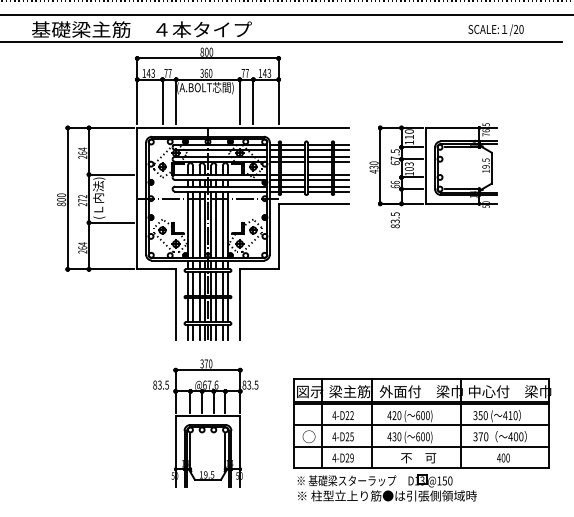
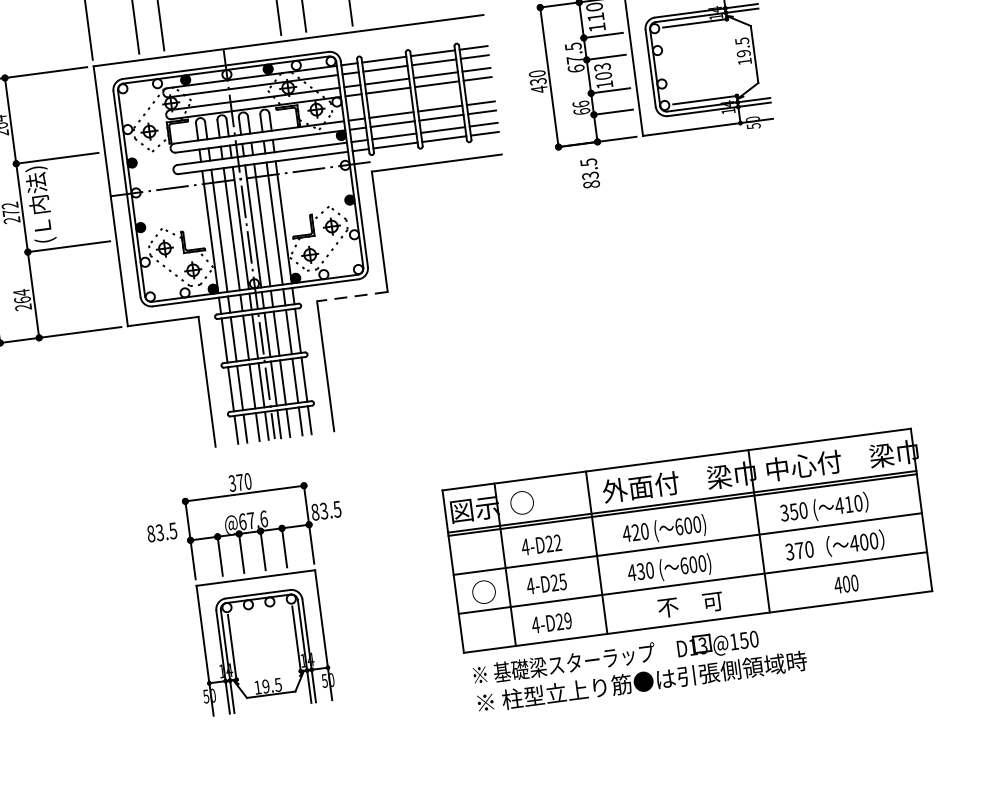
line: (258, 269) -> (350, 297), solid -> dashed
text: (349, 391) -> (547, 499), 梁主筋 -> ○
part: (205, 423) -> (253, 592), moved

